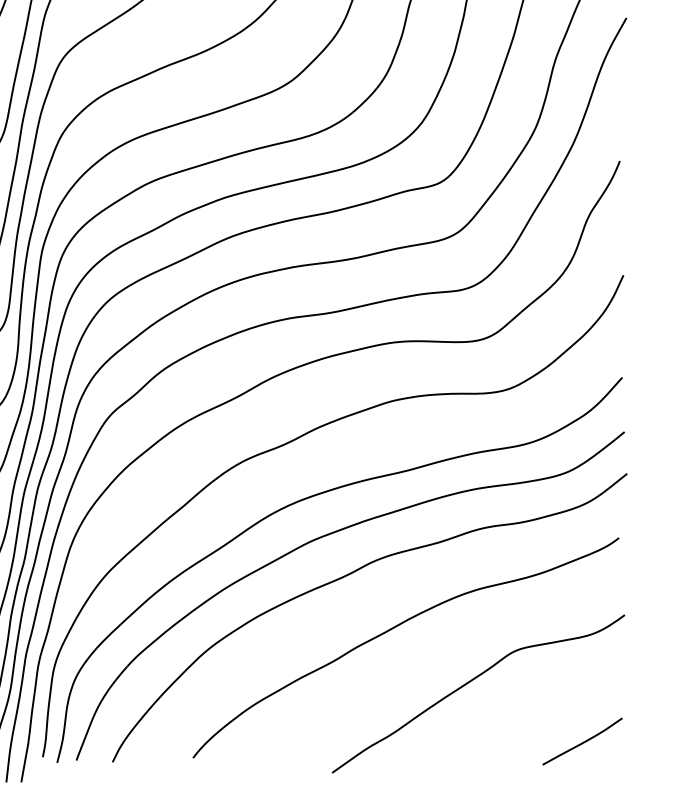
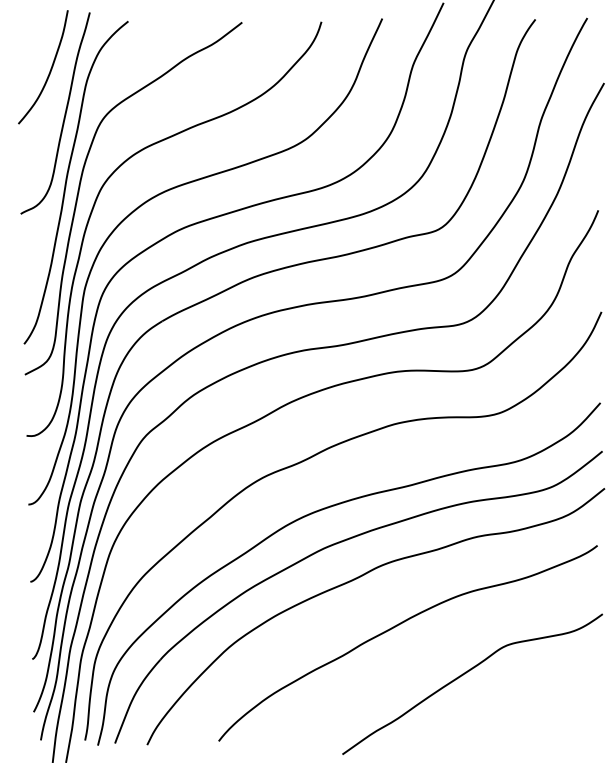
curve: (582, 741) -> (565, 726), removed

